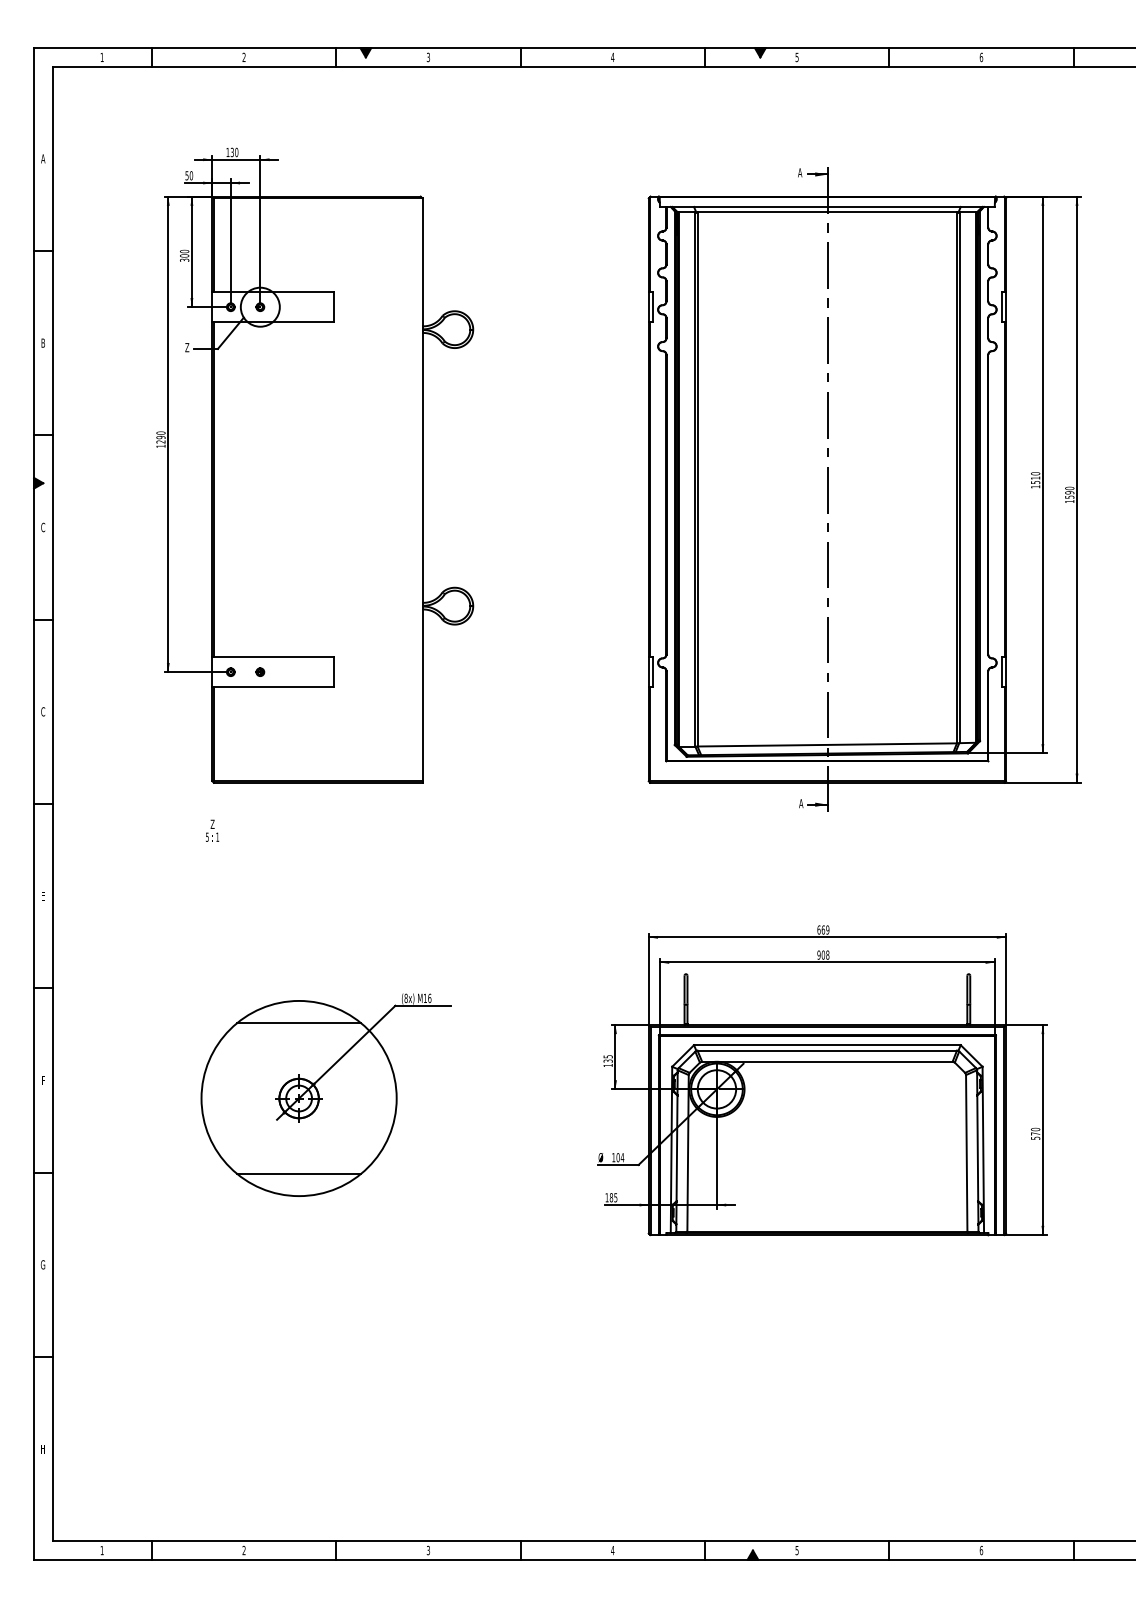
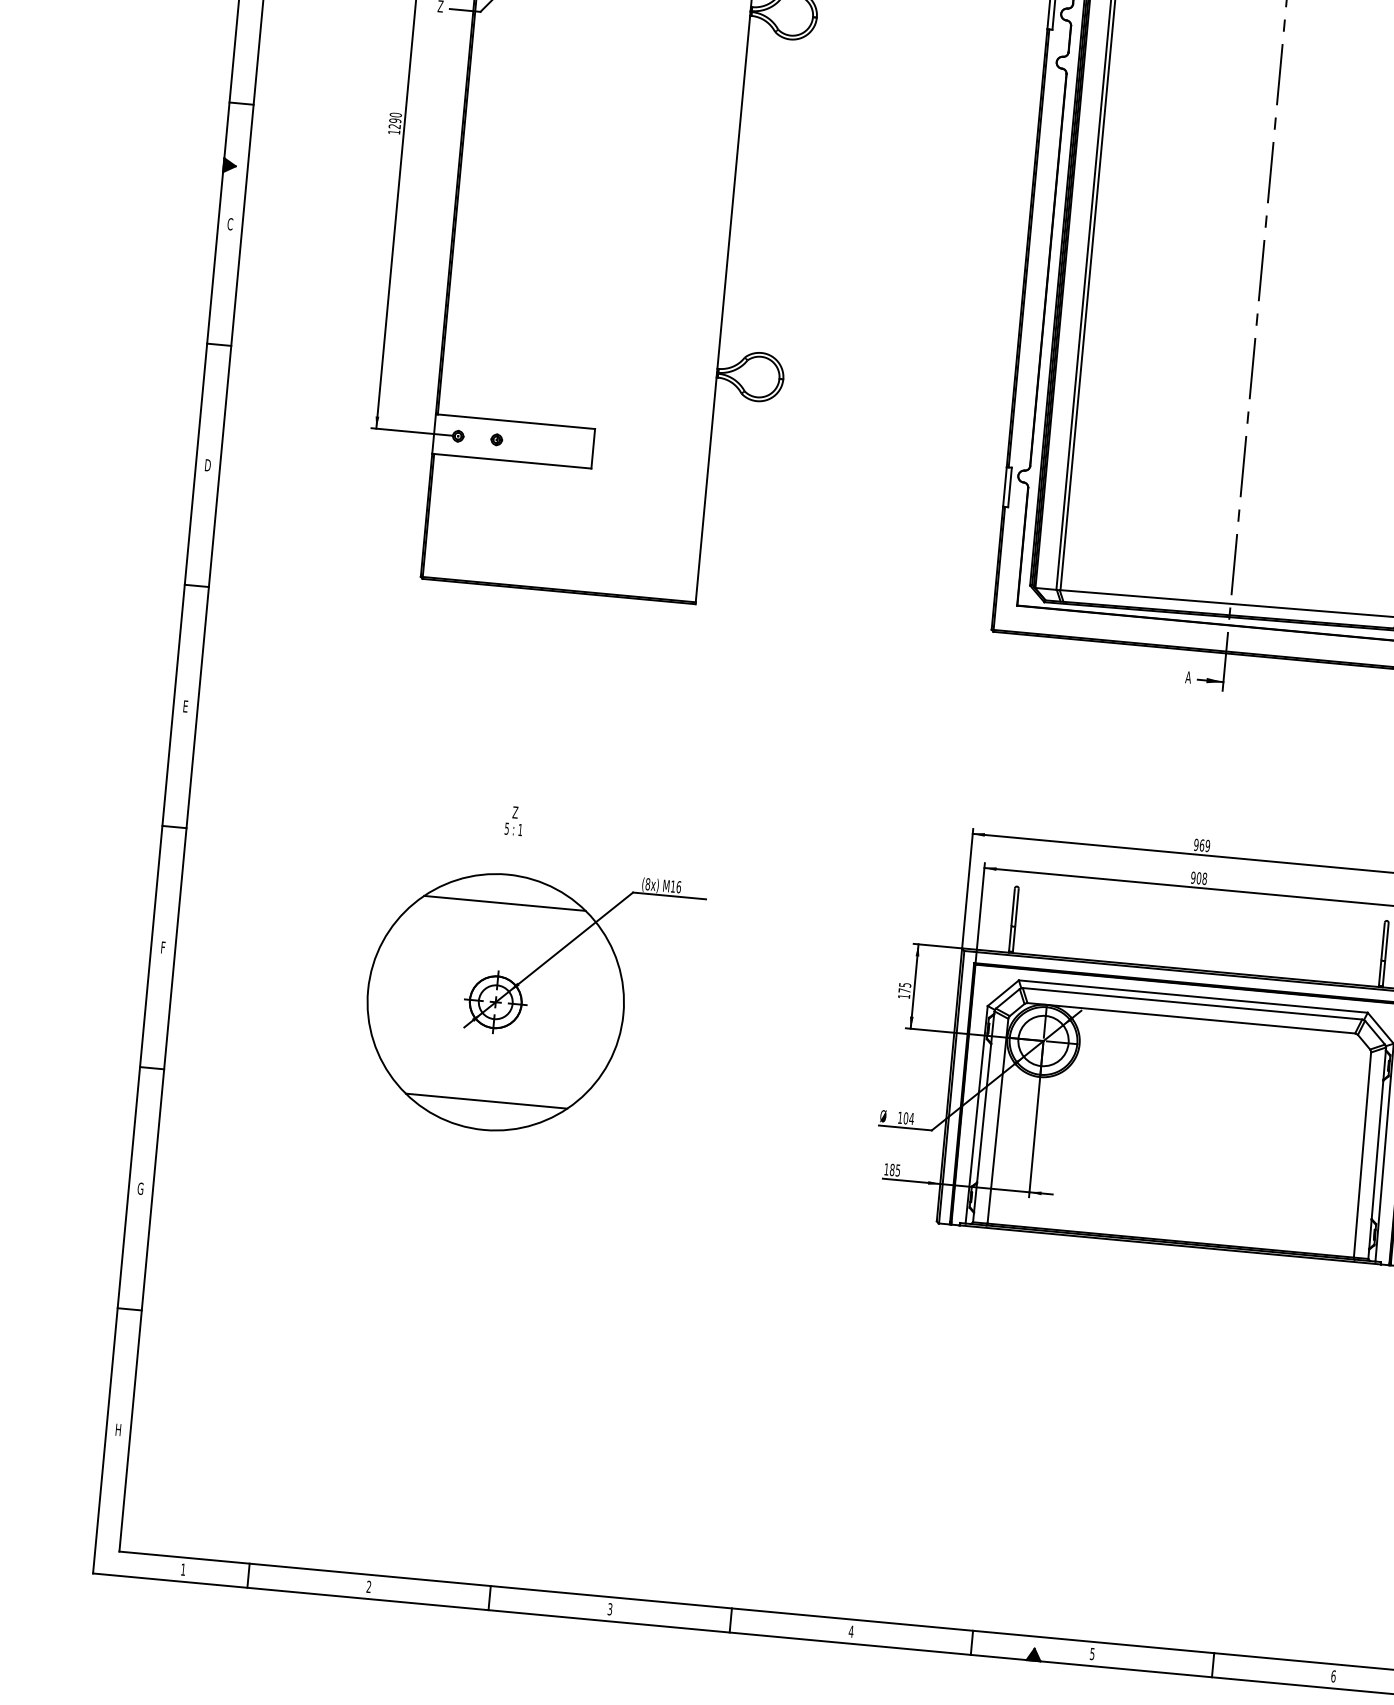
text: (43, 711) -> (208, 464), C -> D
text: (212, 830) -> (514, 820), moved
text: (818, 929) -> (1195, 844), 669 -> 969
text: (607, 1060) -> (903, 989), 135 -> 175

